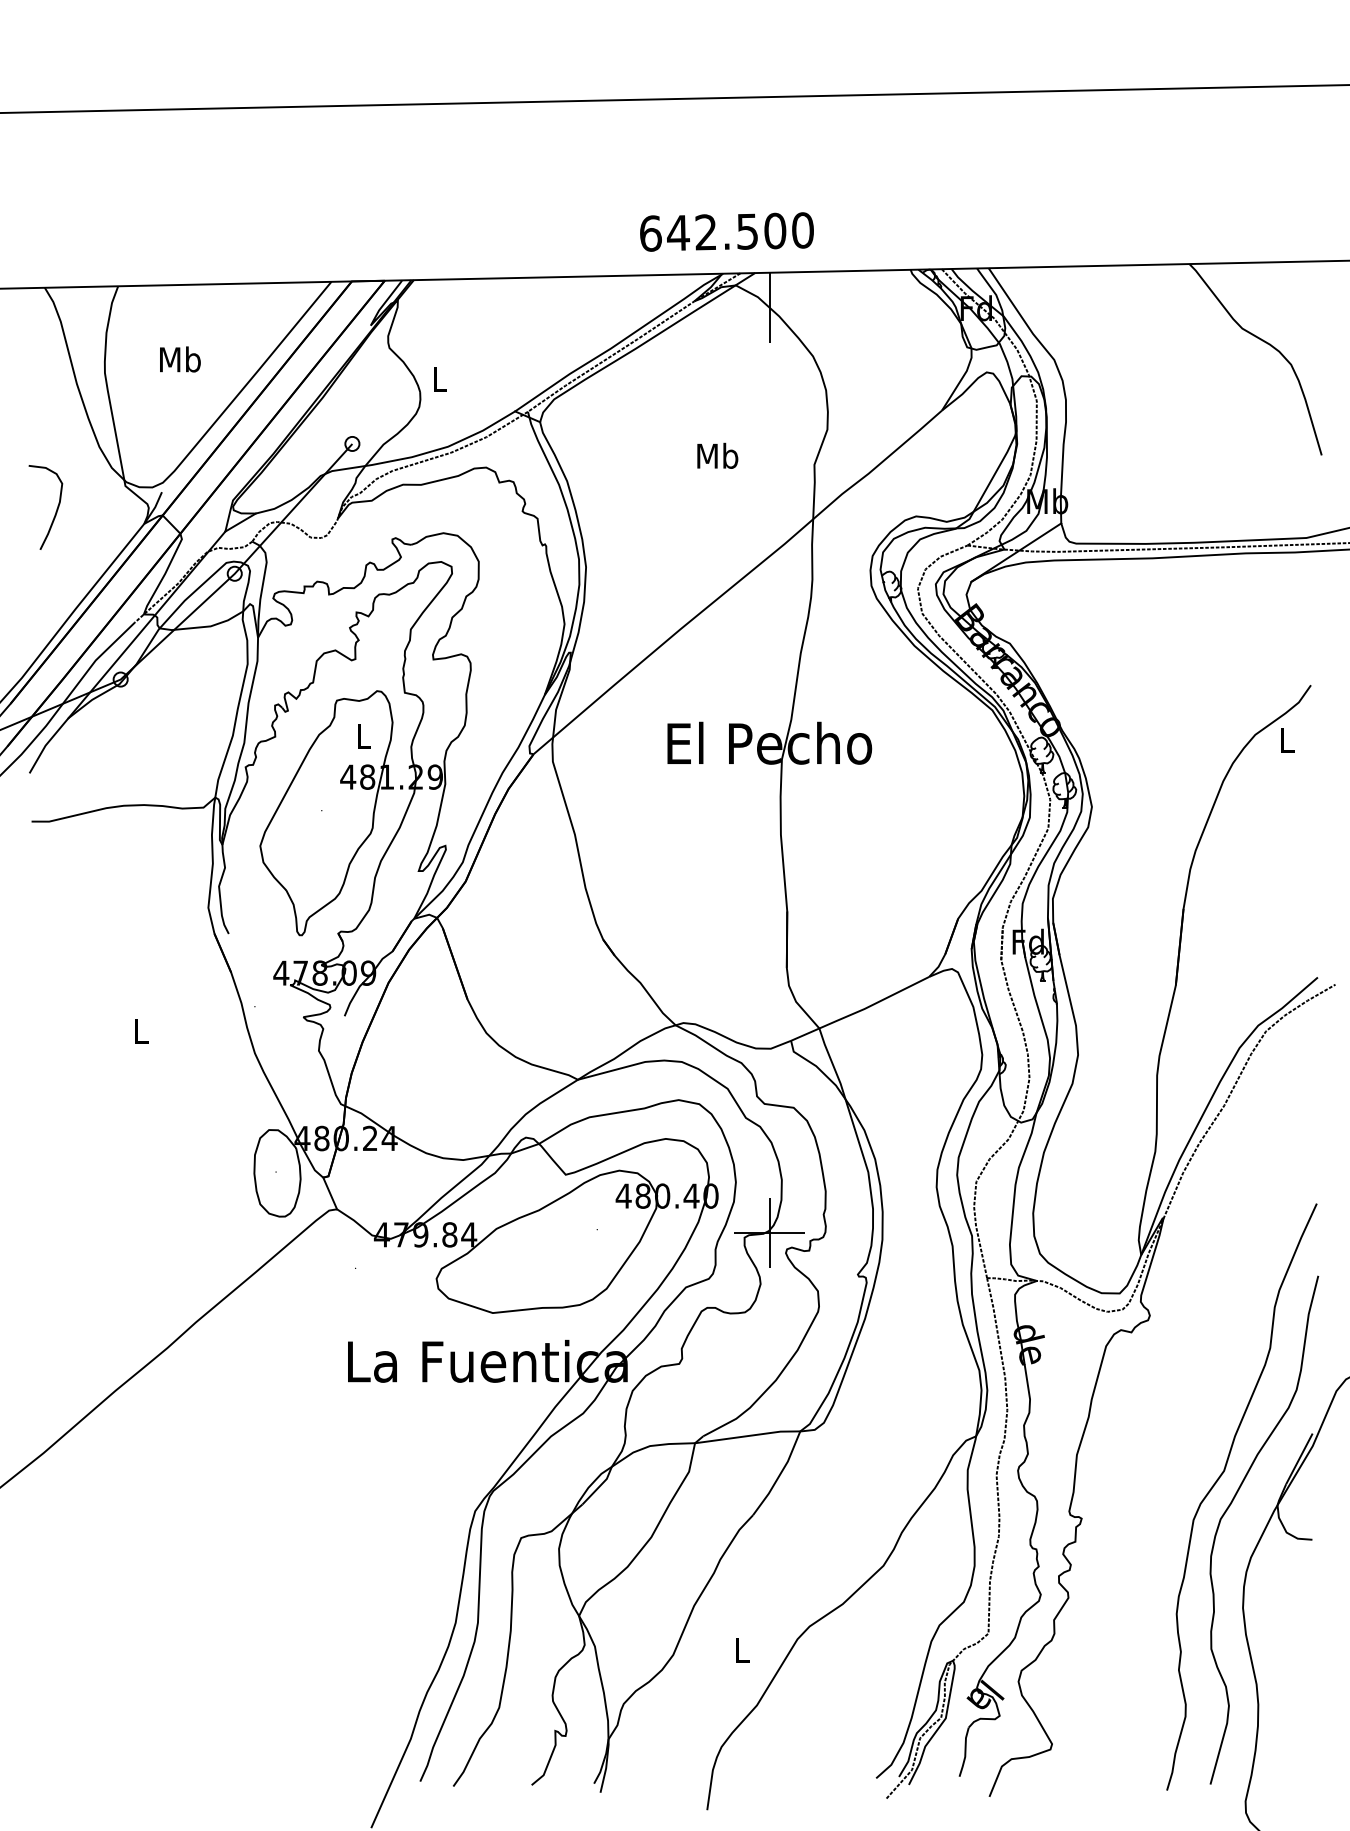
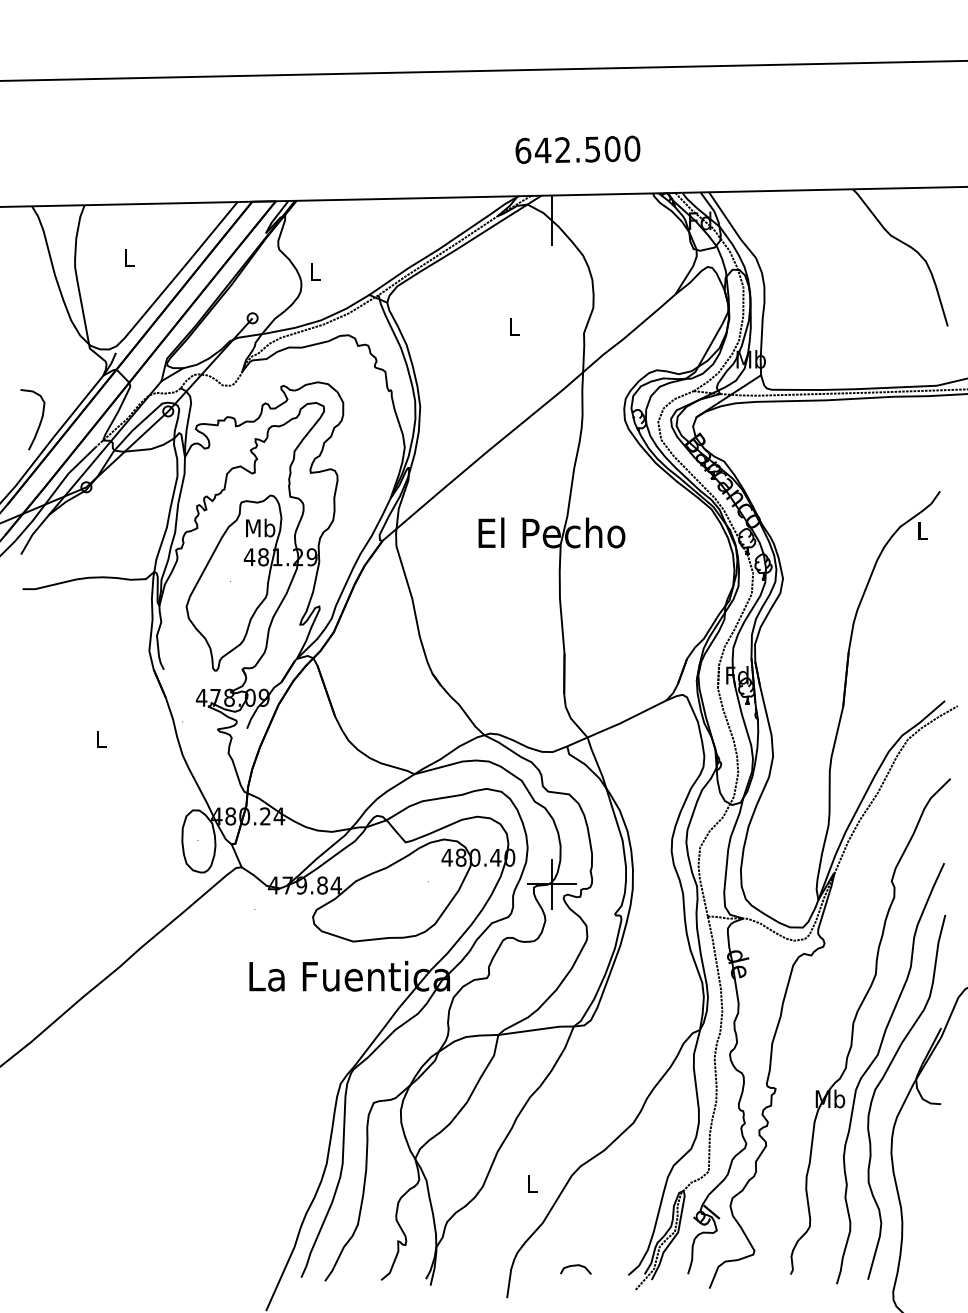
text: (726, 231) -> (577, 149), moved
text: (180, 359) -> (129, 257), Mb -> L
text: (717, 455) -> (514, 326), Mb -> L
curve: (55, 511) -> (39, 422), moved
text: (363, 736) -> (260, 528), L -> Mb
part: (1192, 1423) -> (855, 1020), added
curve: (803, 1765) -> (576, 1266), added

